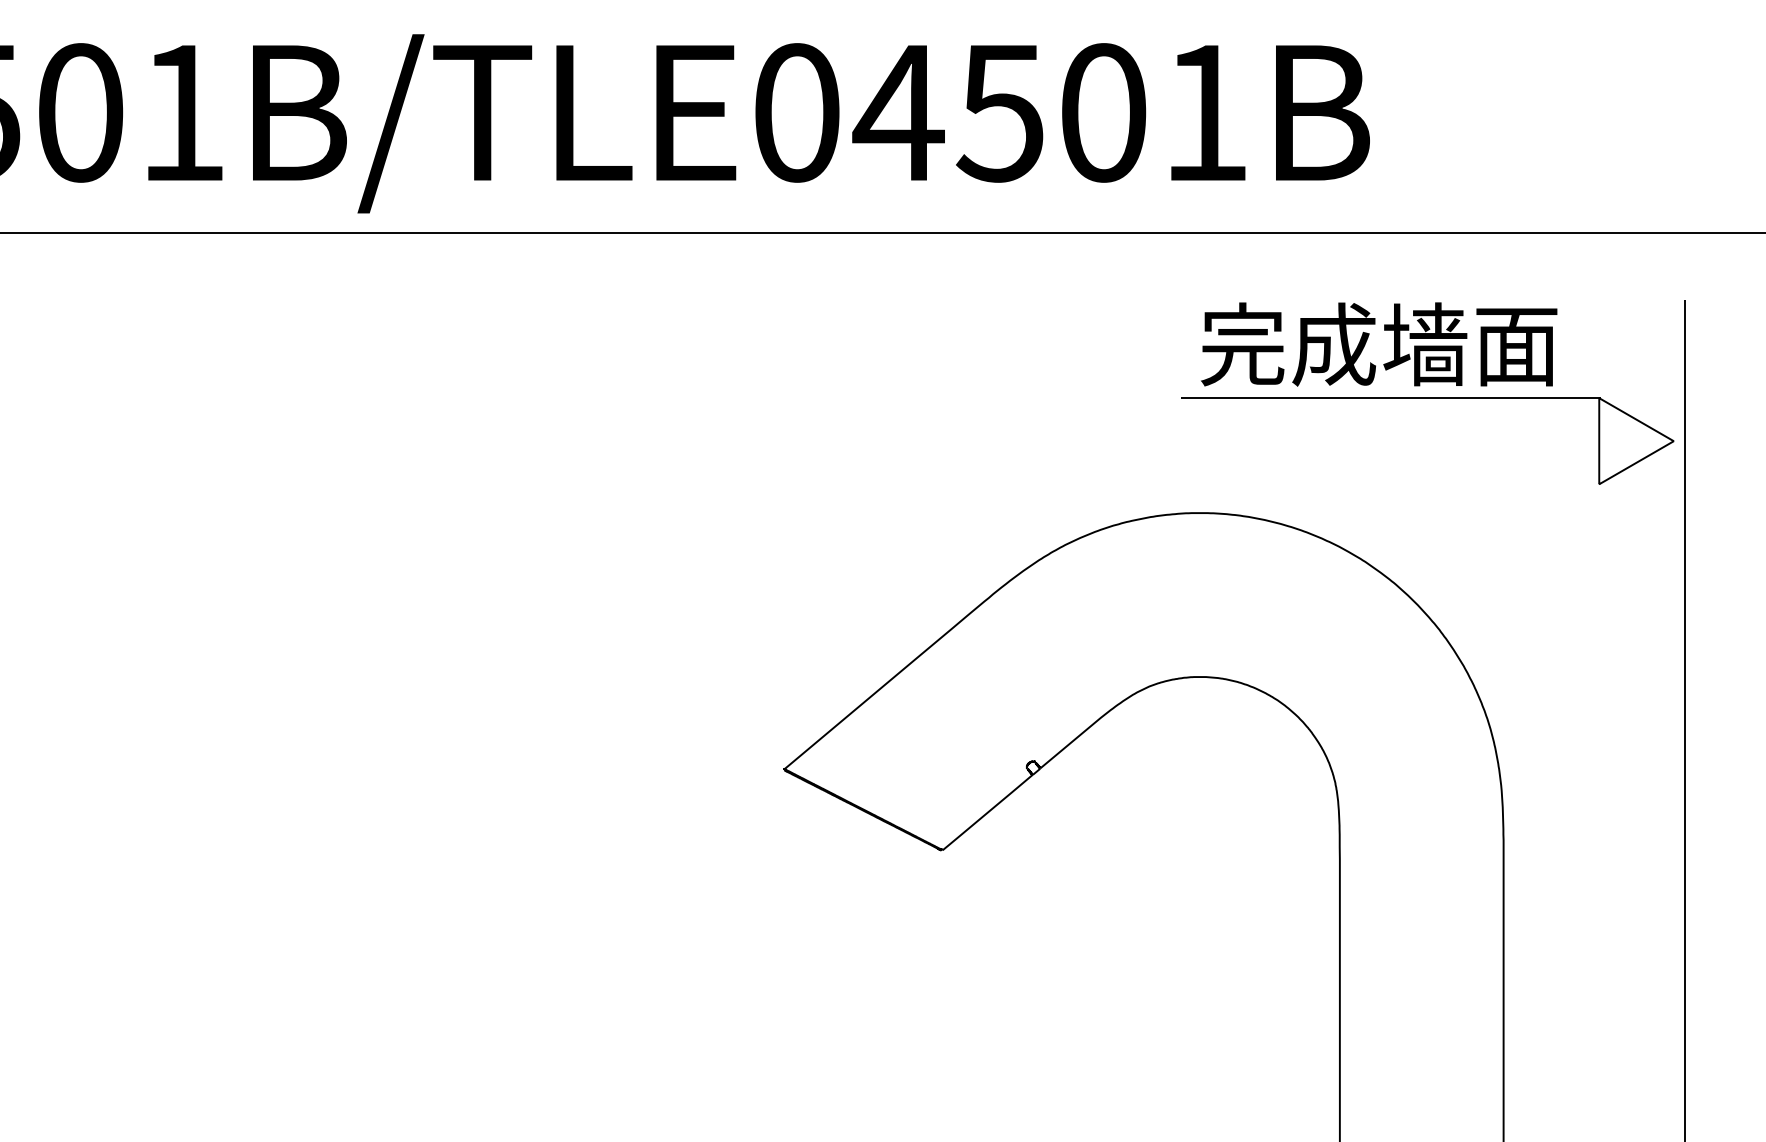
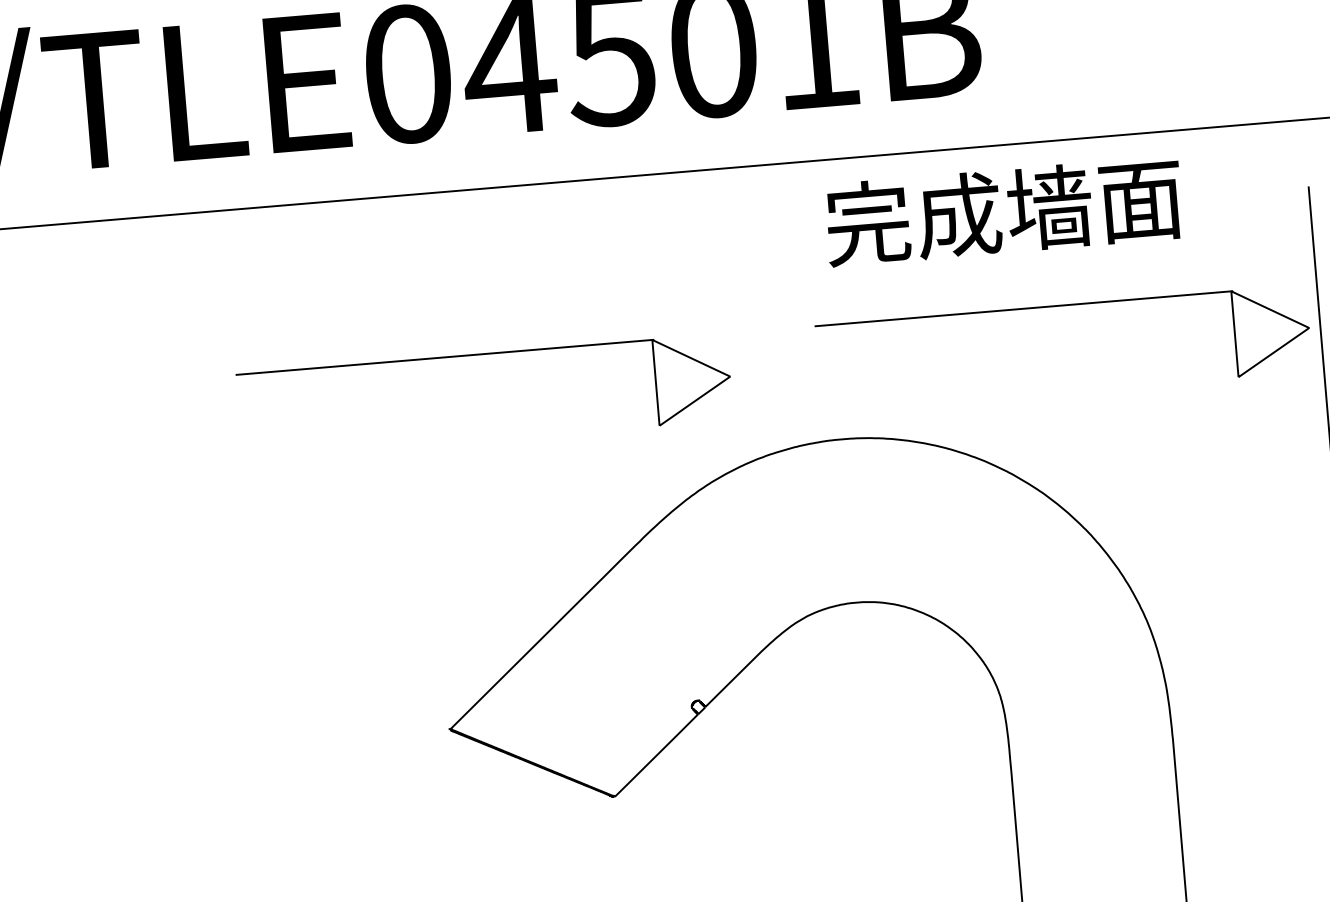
text: (1379, 344) -> (1004, 211), moved
part: (846, 398) -> (481, 354), added

